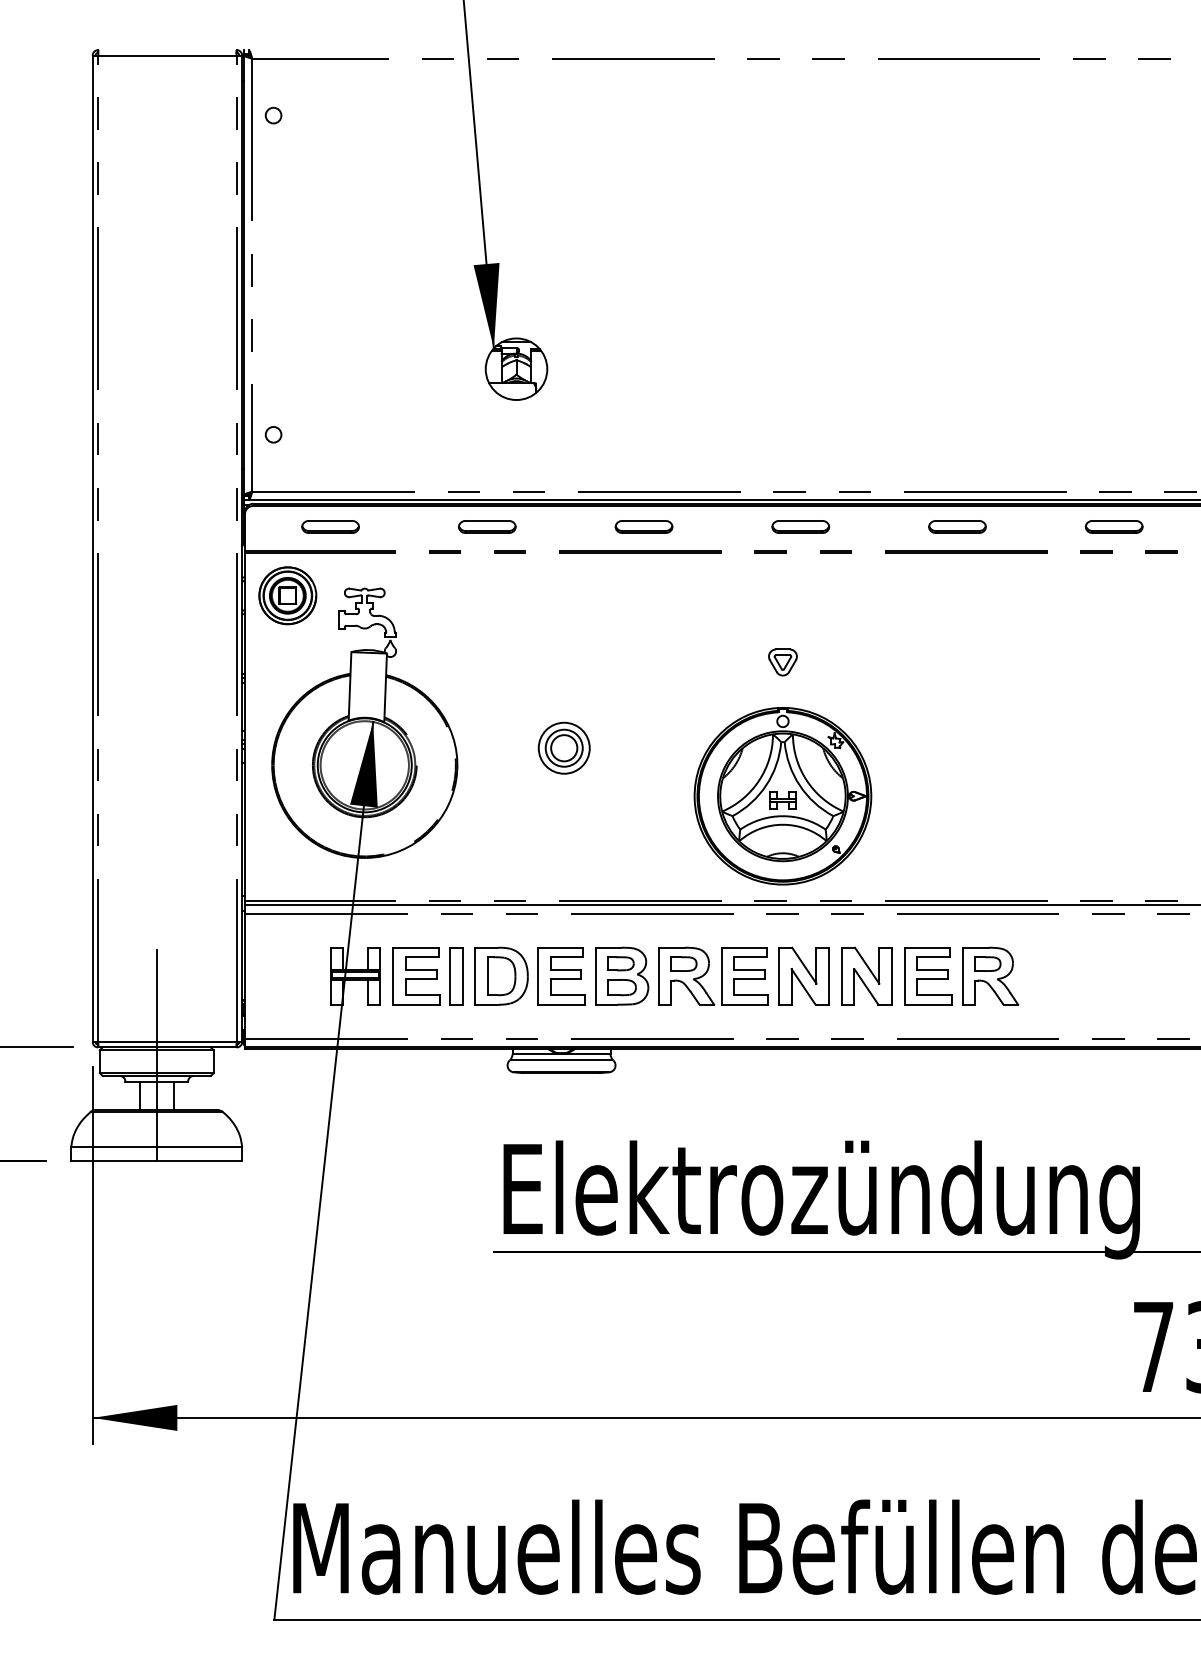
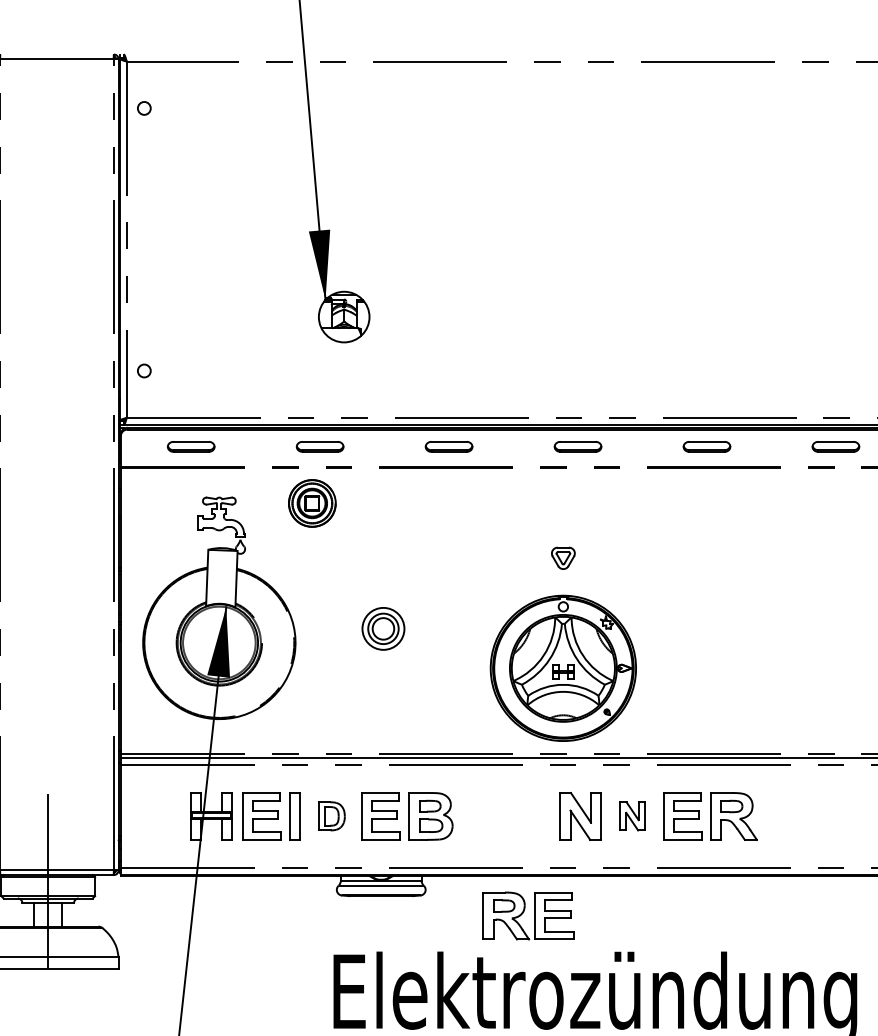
part: (287, 595) -> (312, 503), moved
part: (708, 971) -> (524, 912), moved
part: (501, 975) -> (331, 815), size x0.6
part: (866, 975) -> (632, 815), size x0.6

